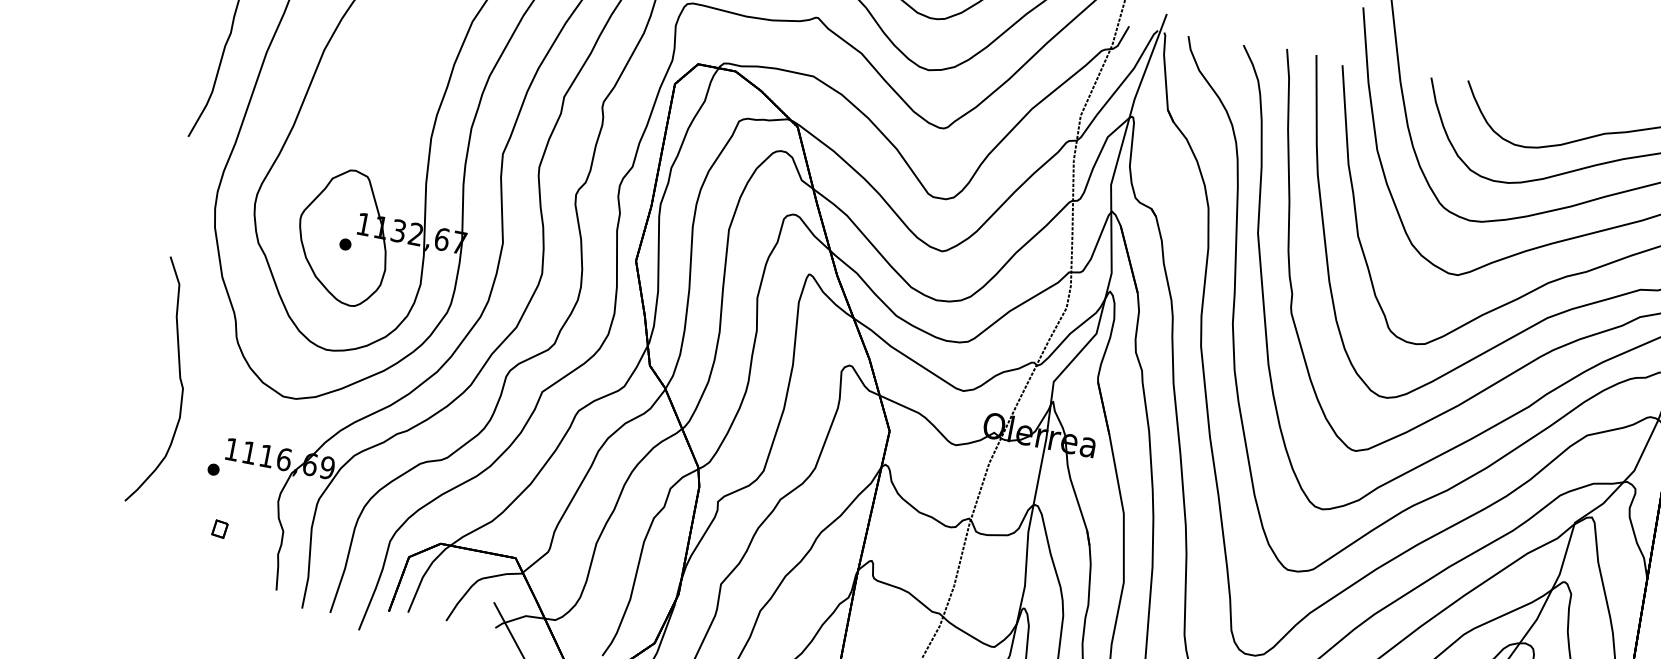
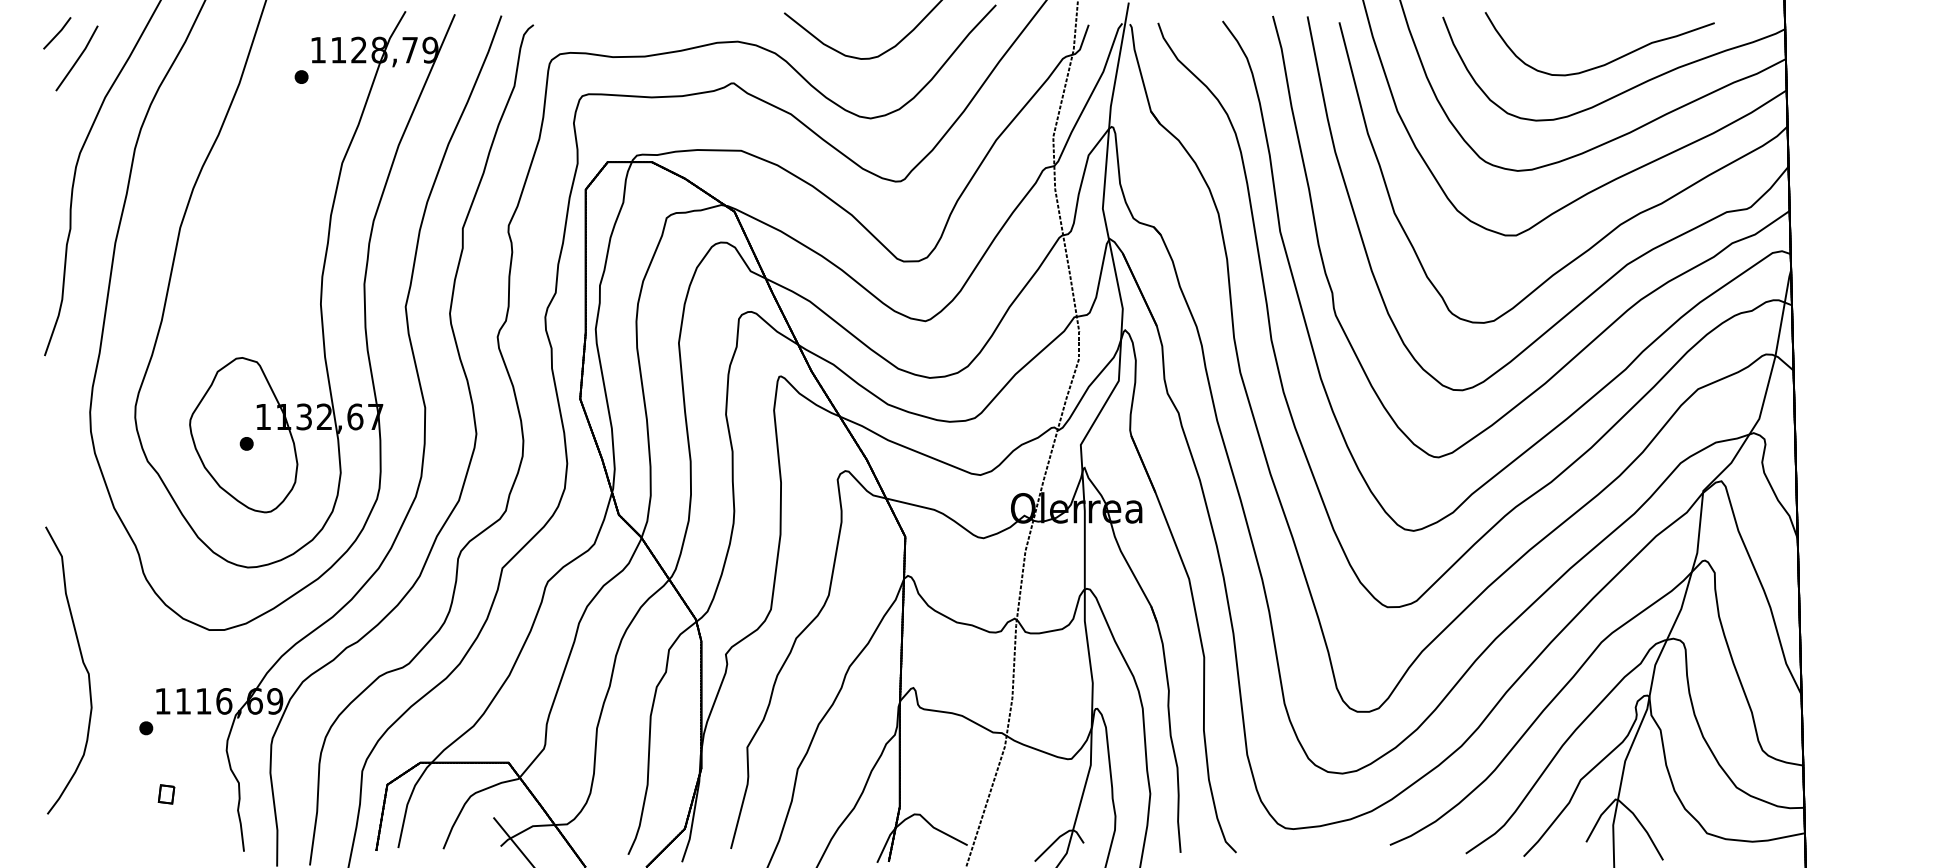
curve: (179, 378) -> (82, 663), moved

